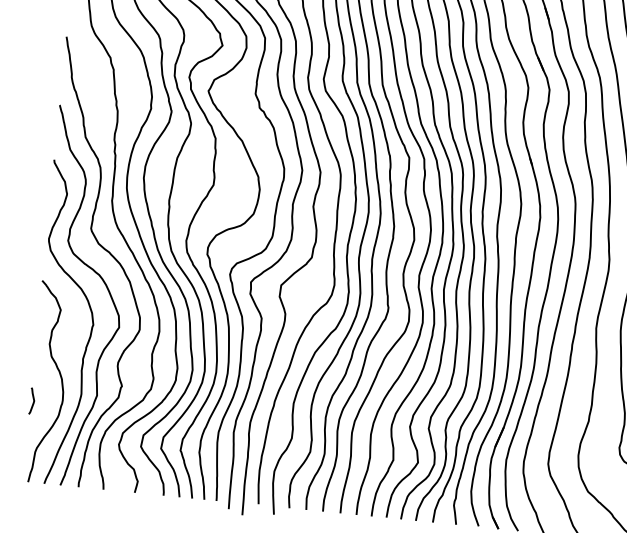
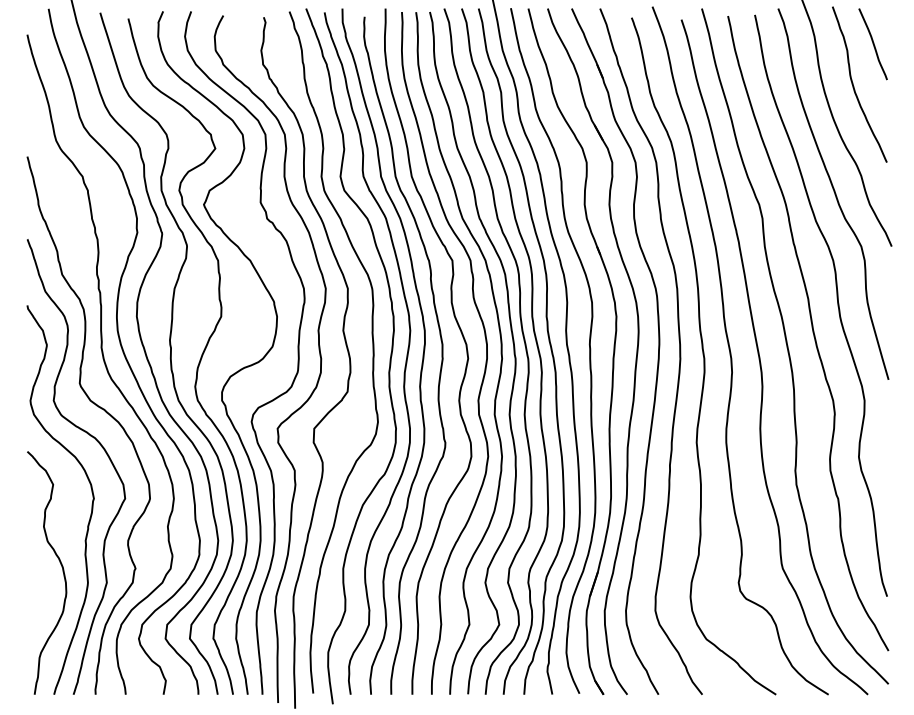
curve: (33, 401) -> (31, 597), removed

